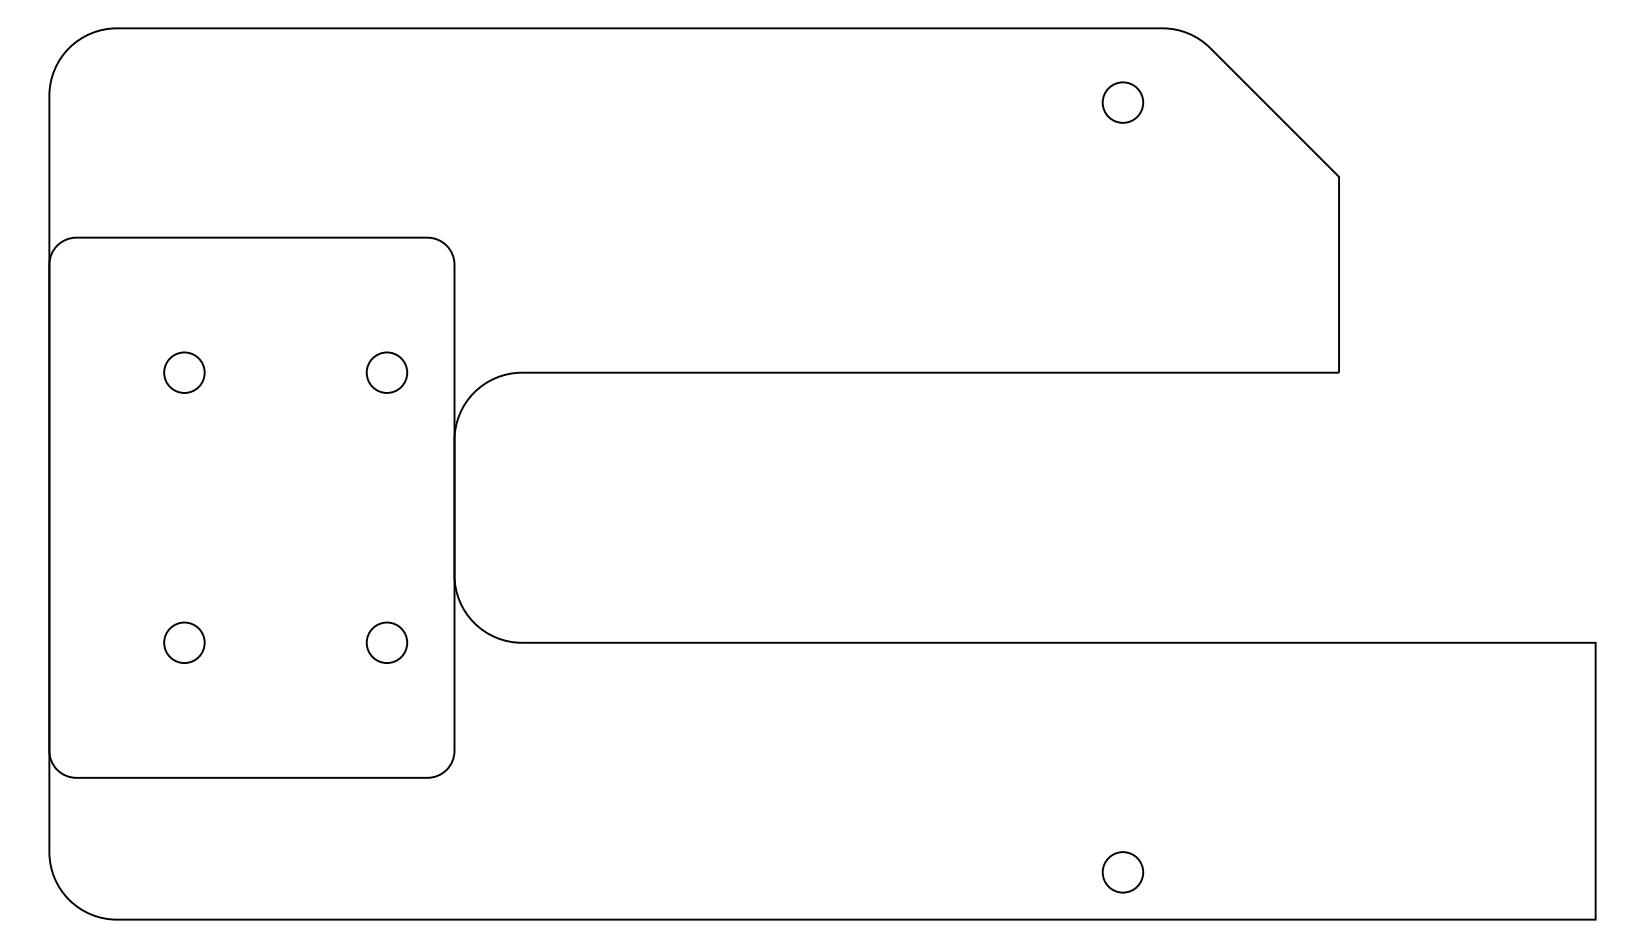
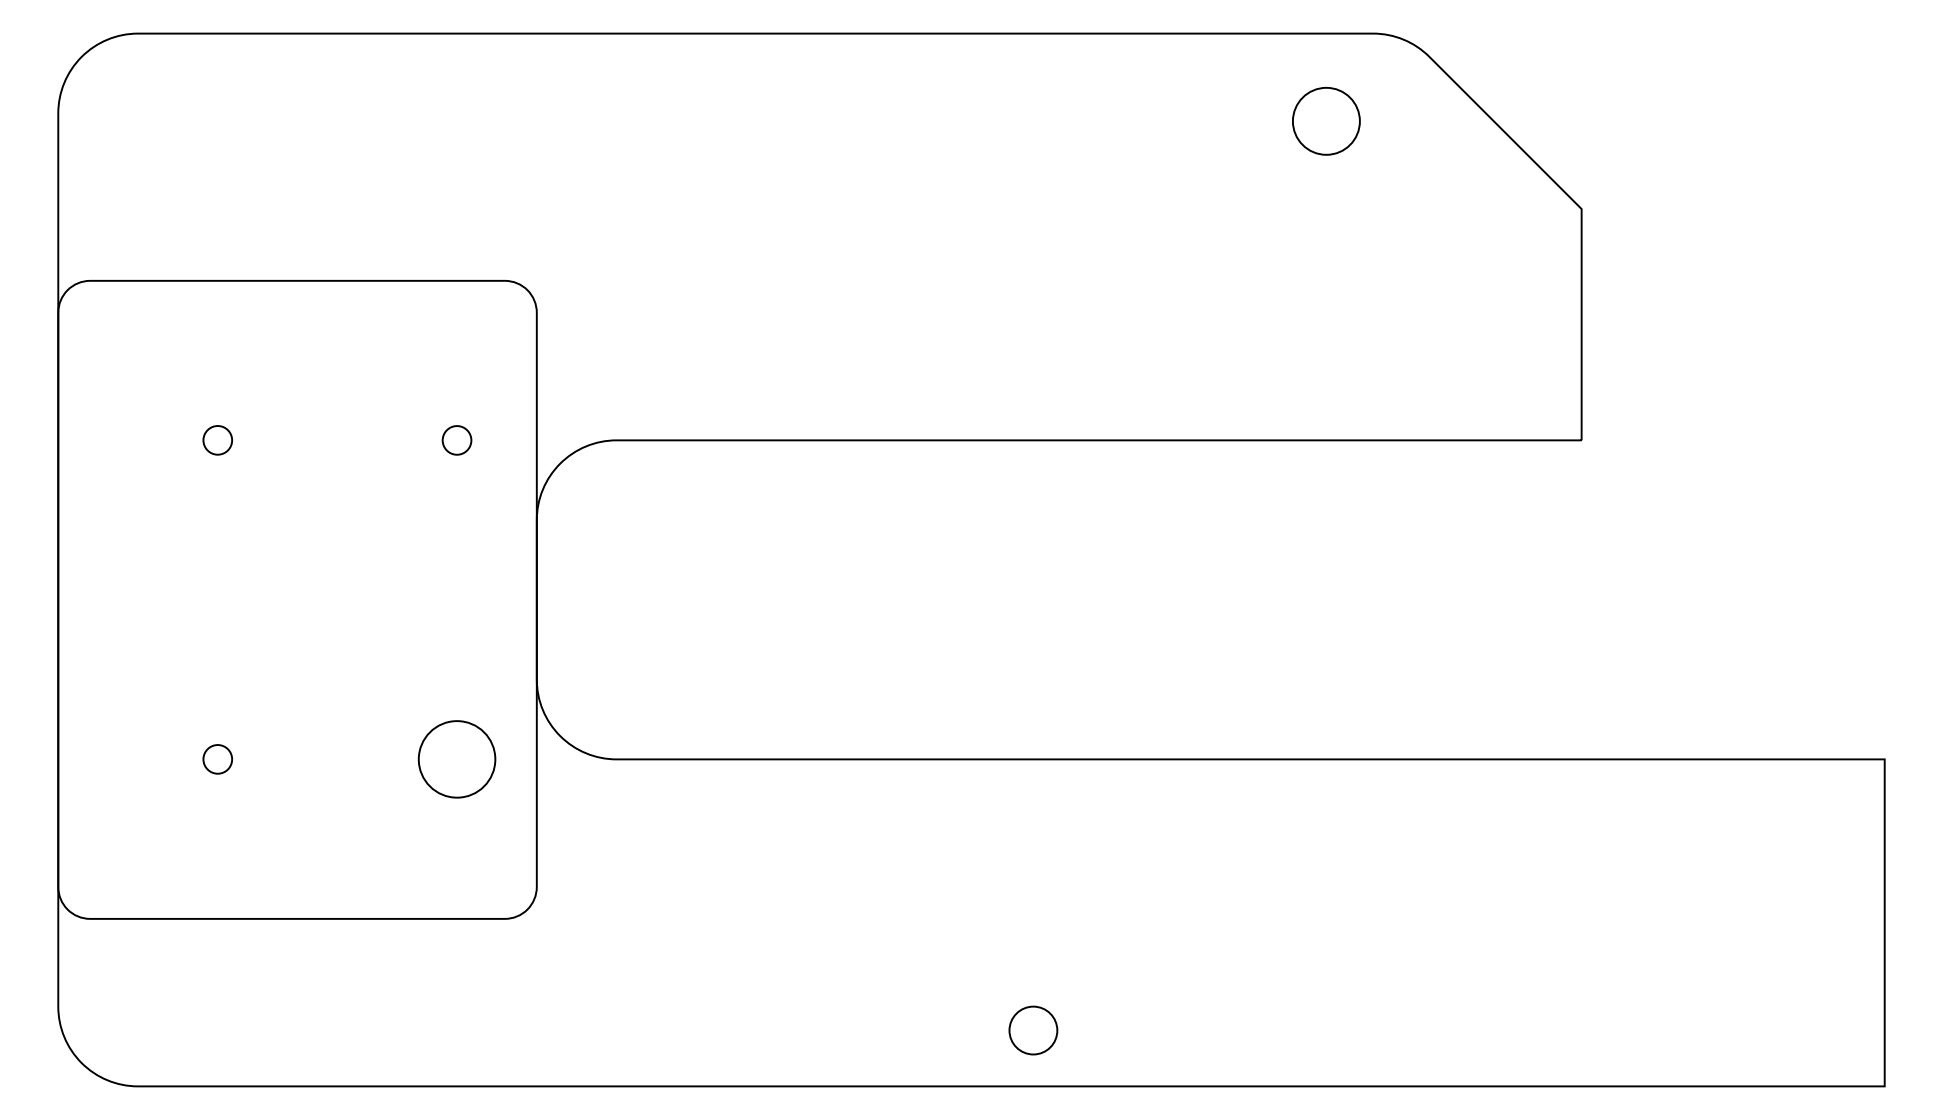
circle: (1123, 102) -> (1326, 121), size x1.4
circle: (184, 372) -> (217, 440), size x0.6
circle: (386, 372) -> (456, 440), size x0.6
circle: (184, 642) -> (217, 759), size x0.6
circle: (386, 642) -> (456, 759), size x1.6
circle: (1123, 872) -> (1033, 1030), moved

